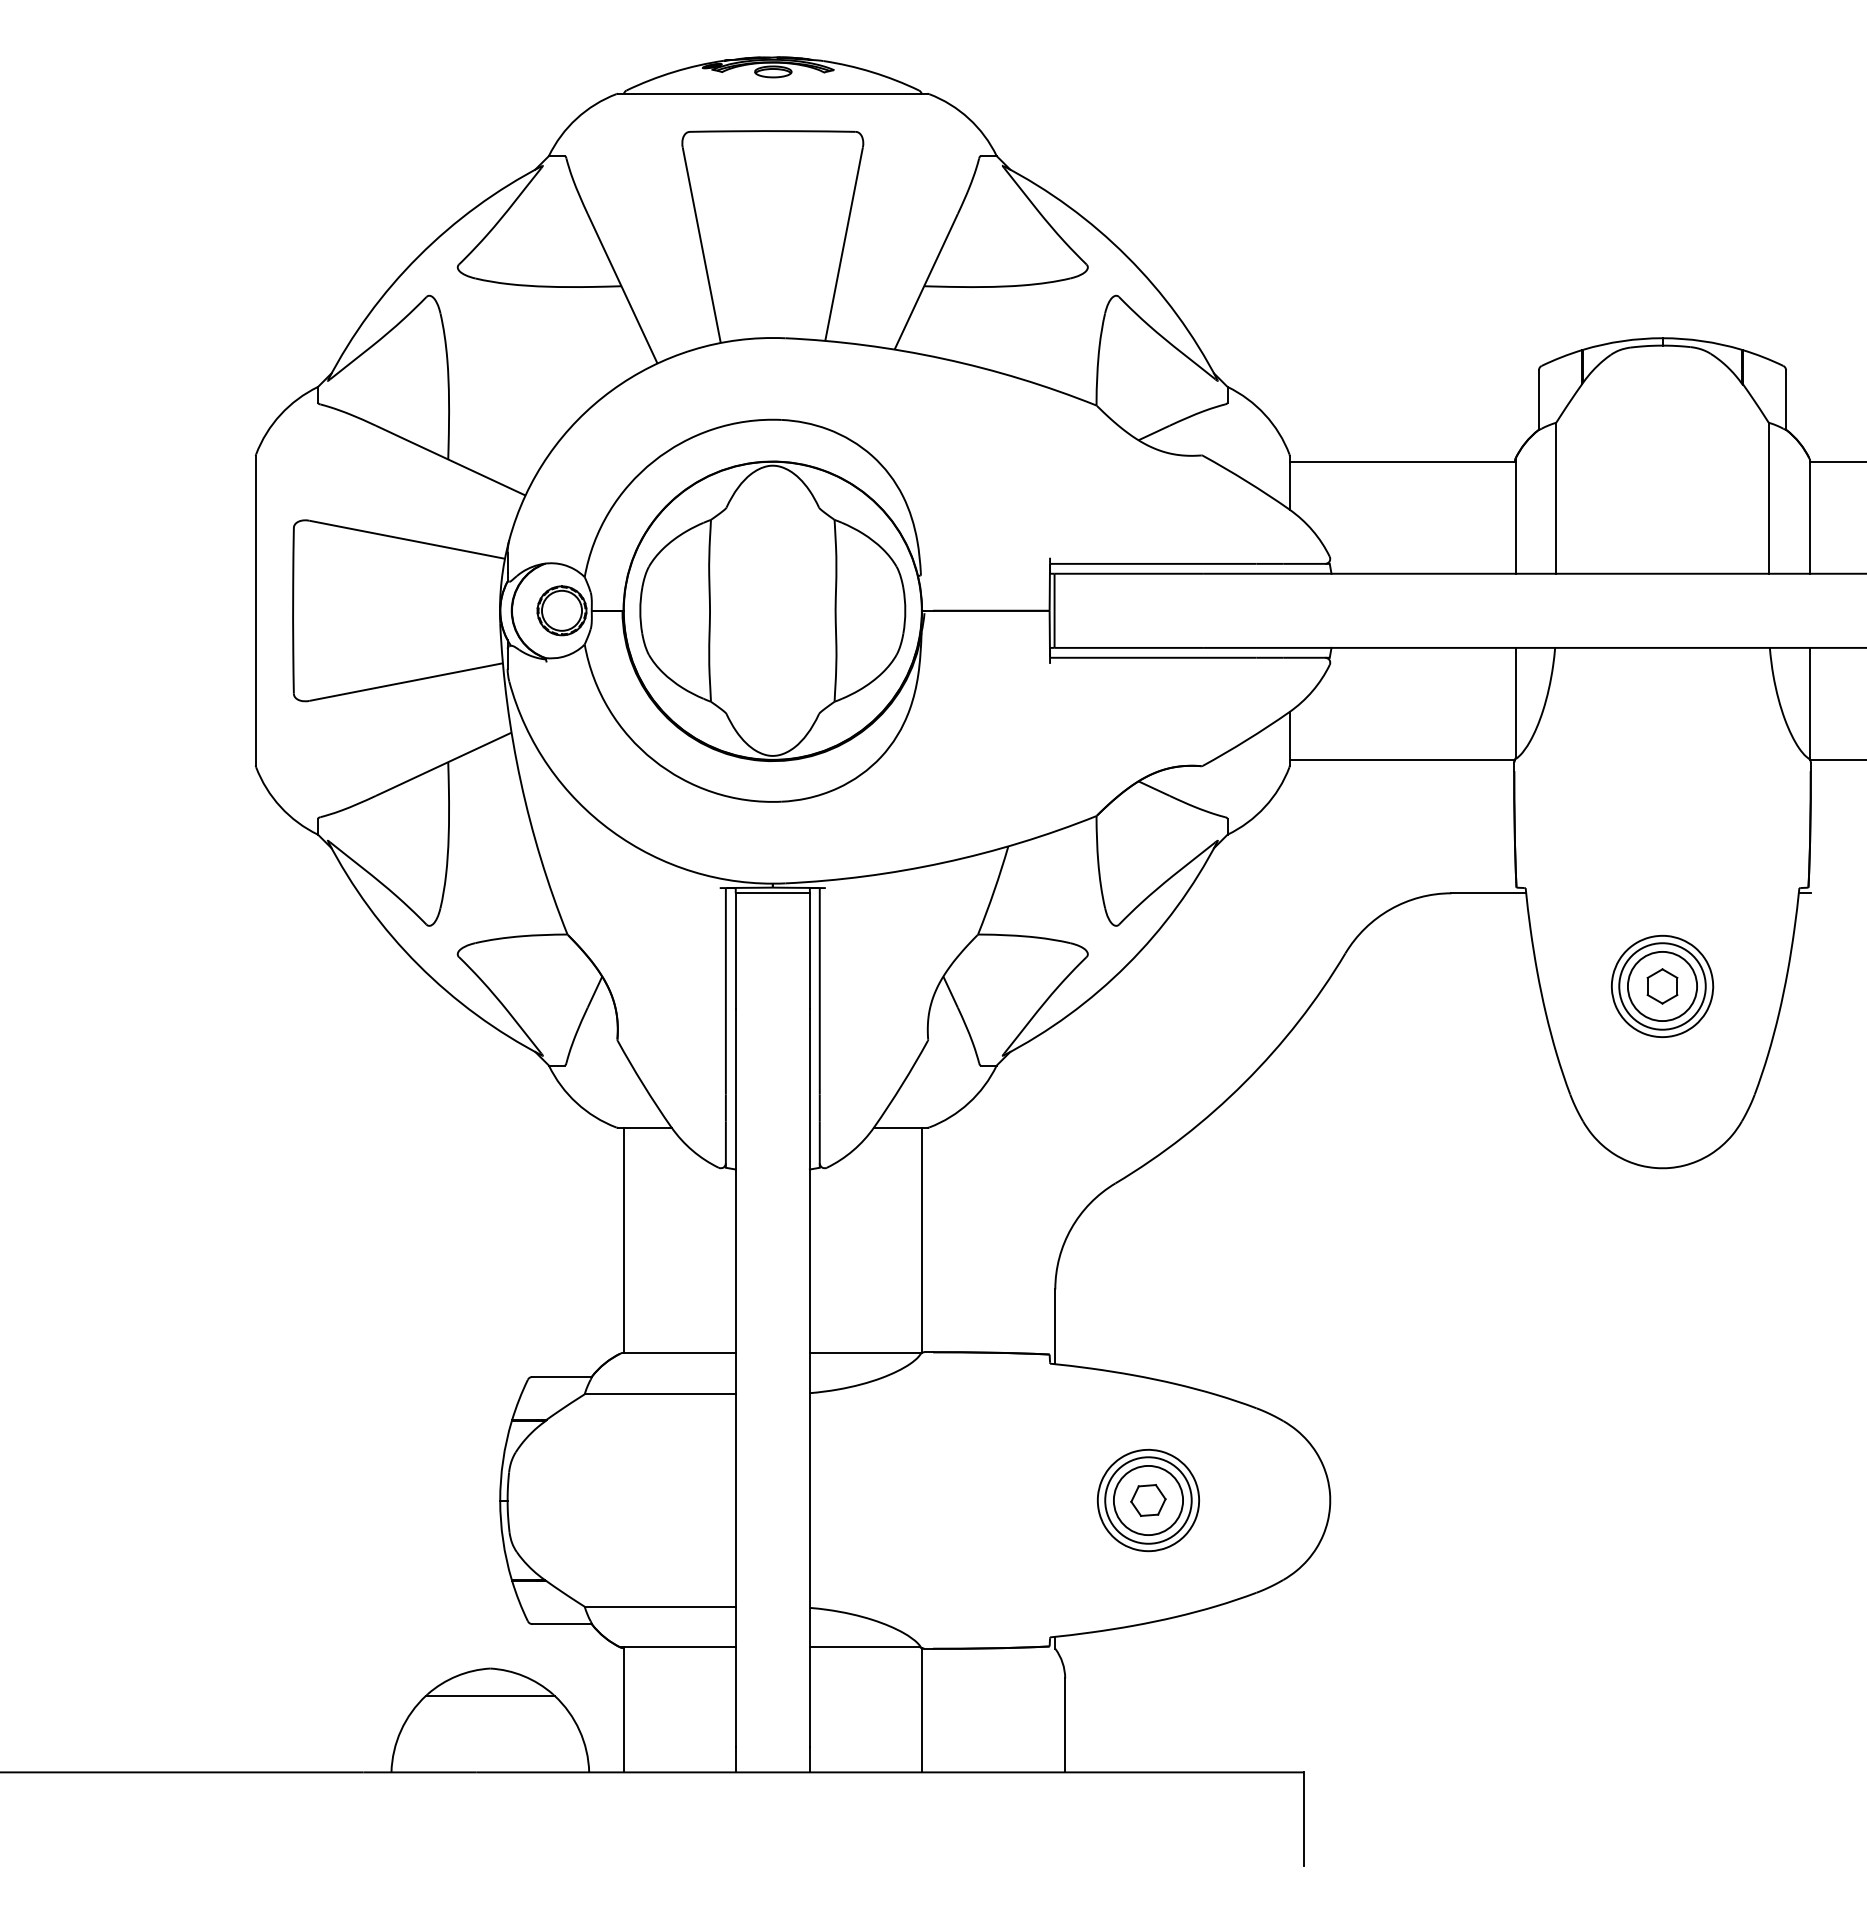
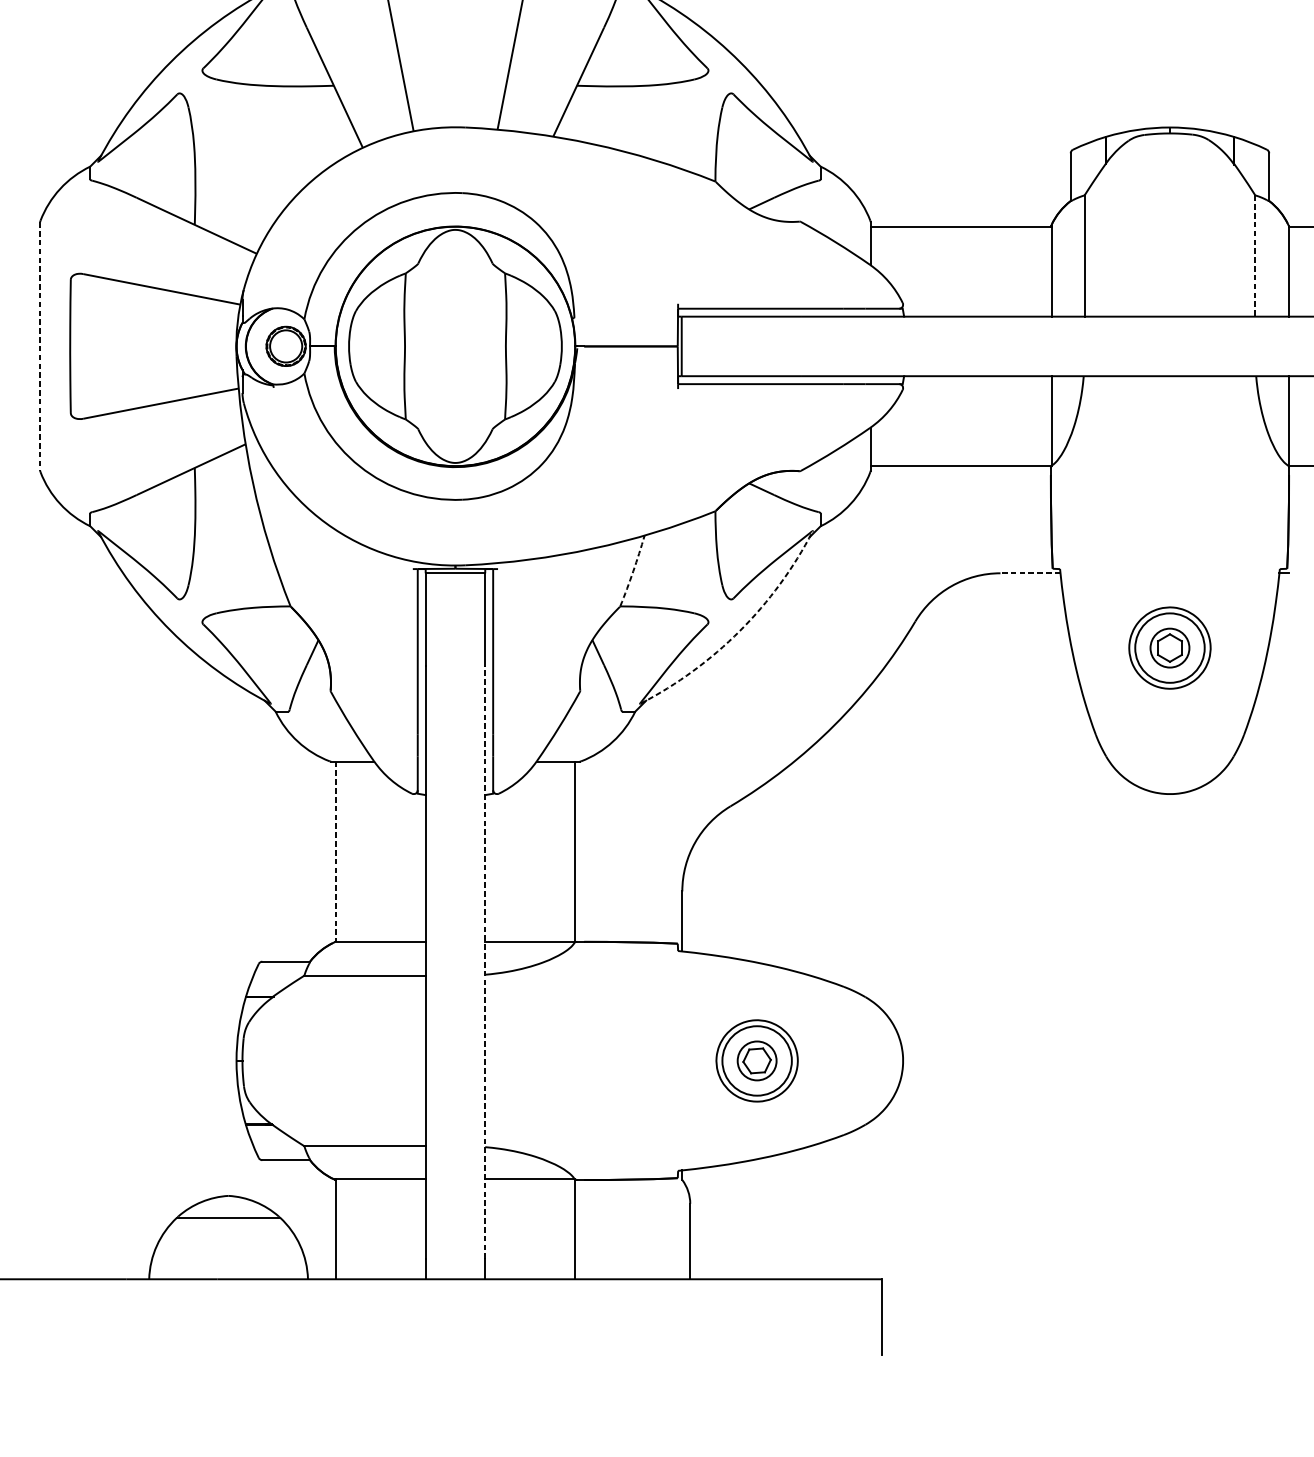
line: (1768, 498) -> (1255, 256), solid -> dashed
line: (255, 610) -> (40, 346), solid -> dashed
arc: (994, 890) -> (633, 571), solid -> dashed
line: (1488, 893) -> (1030, 573), solid -> dashed
arc: (1127, 965) -> (740, 631), solid -> dashed
circle: (1662, 986) -> (1169, 648), size x0.7
line: (623, 1240) -> (335, 852), solid -> dashed
line: (809, 1378) -> (484, 962), solid -> dashed
circle: (1148, 1500) -> (757, 1060), size x0.7

